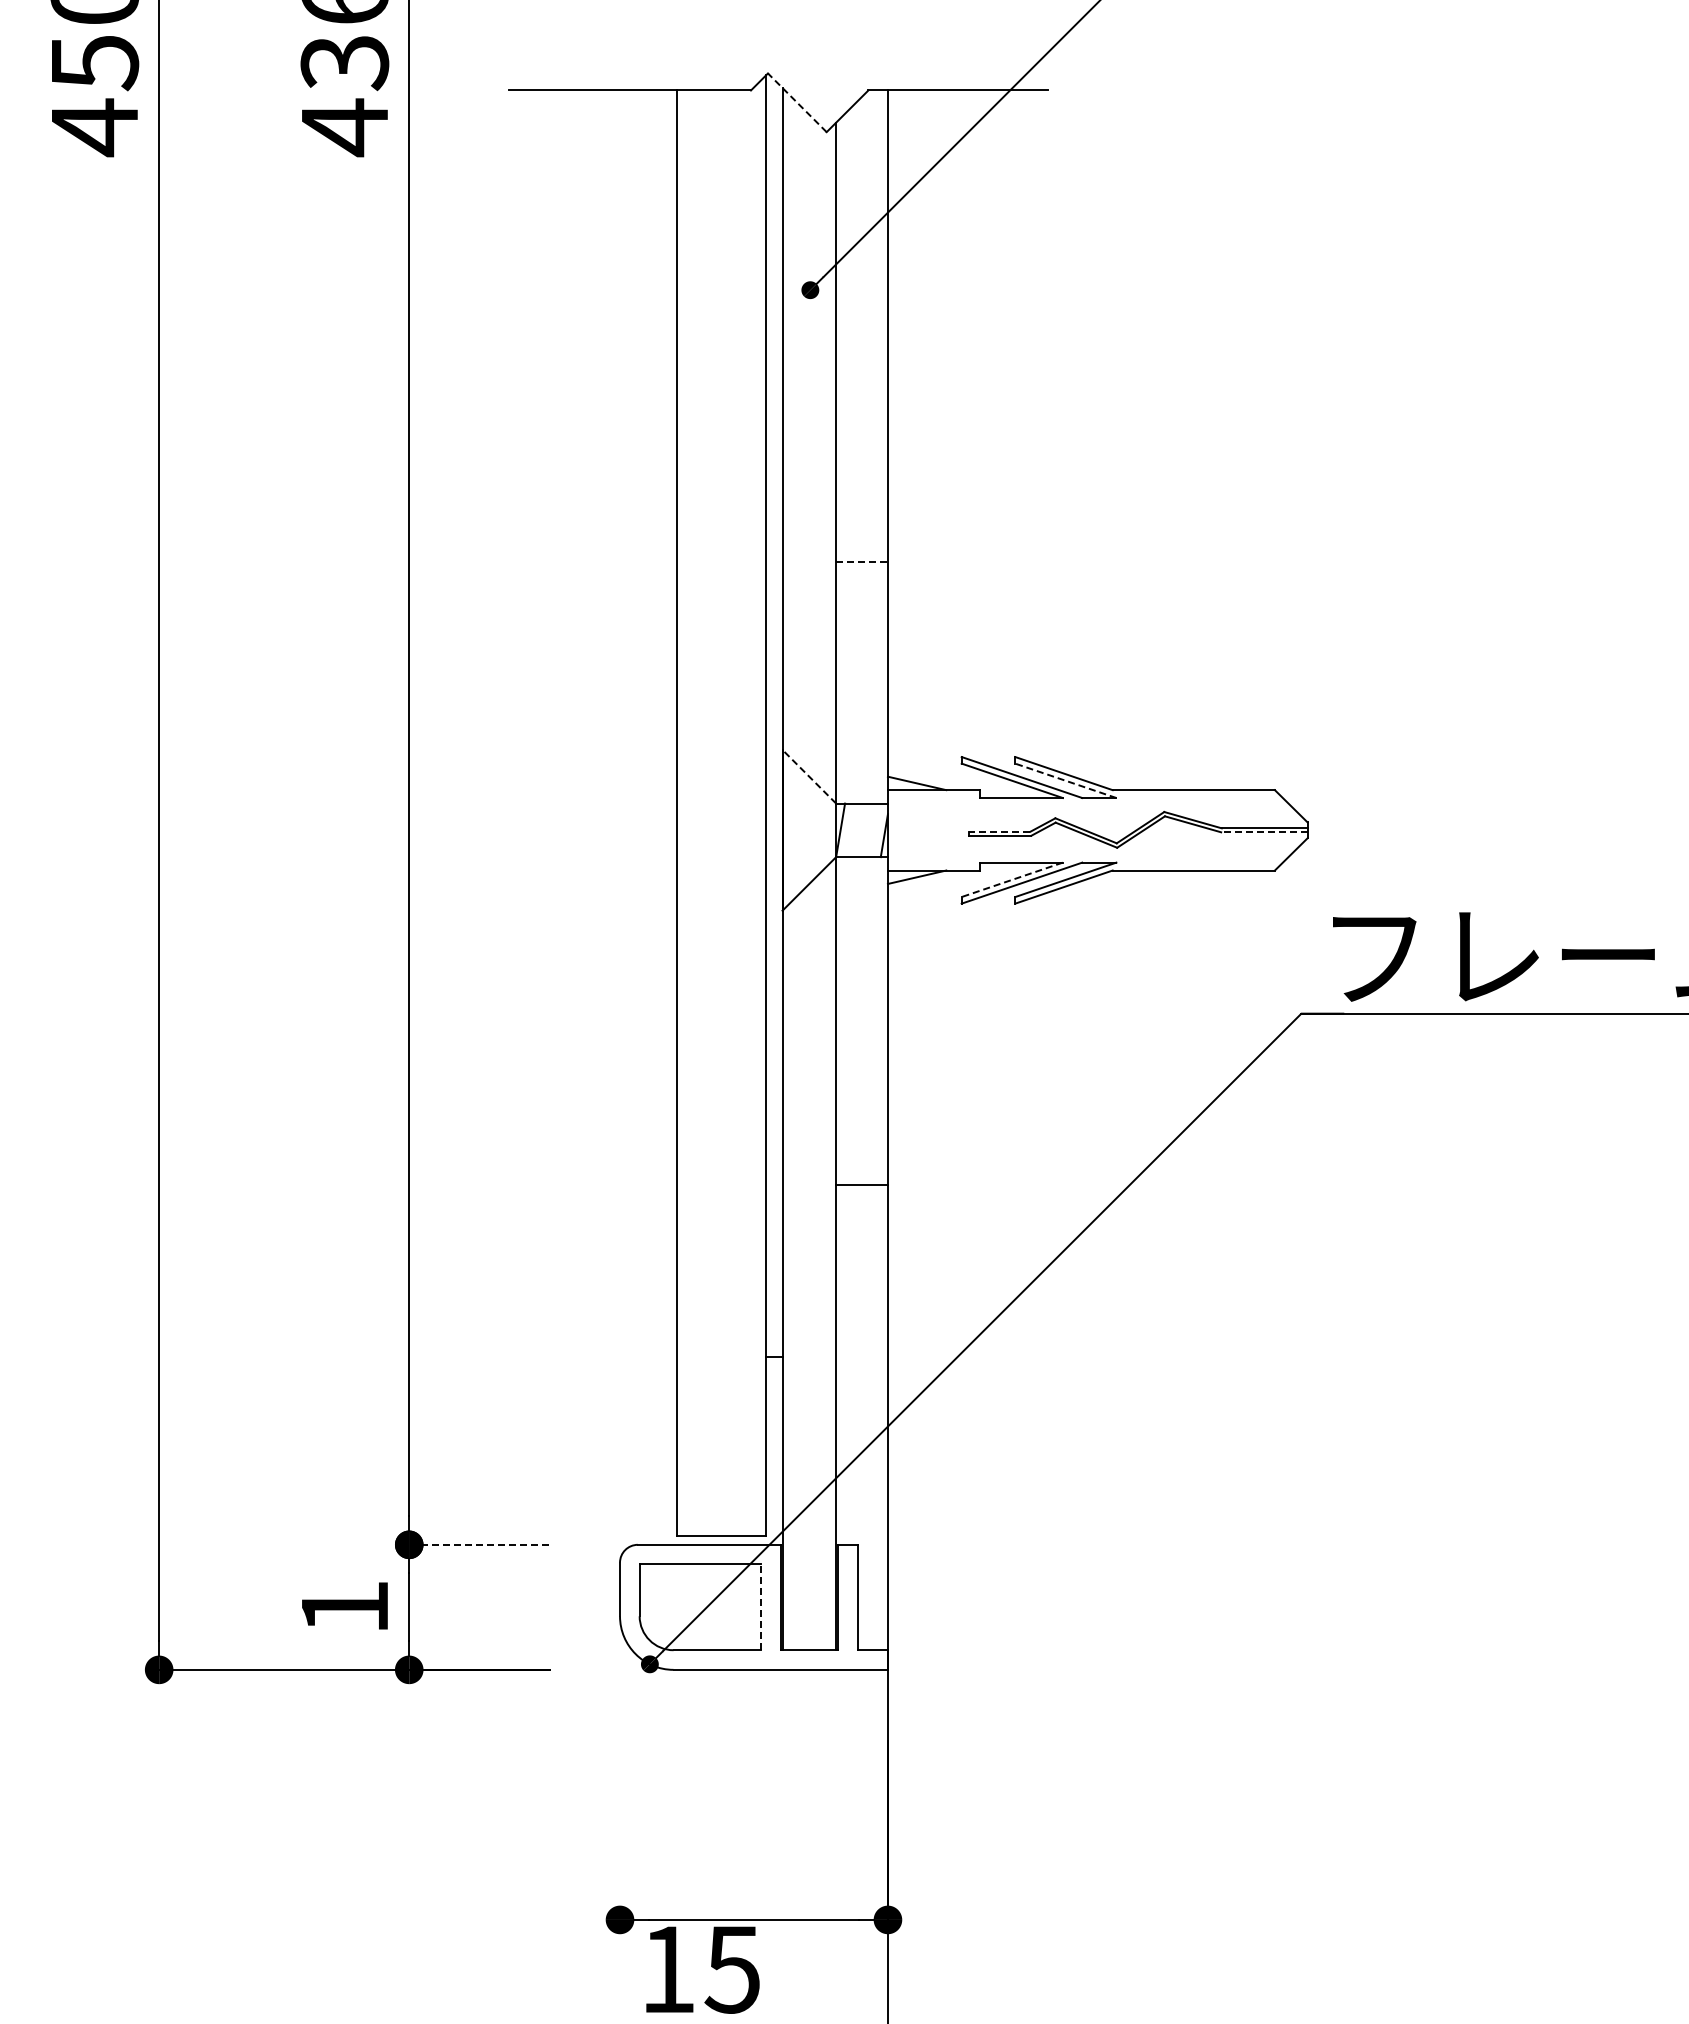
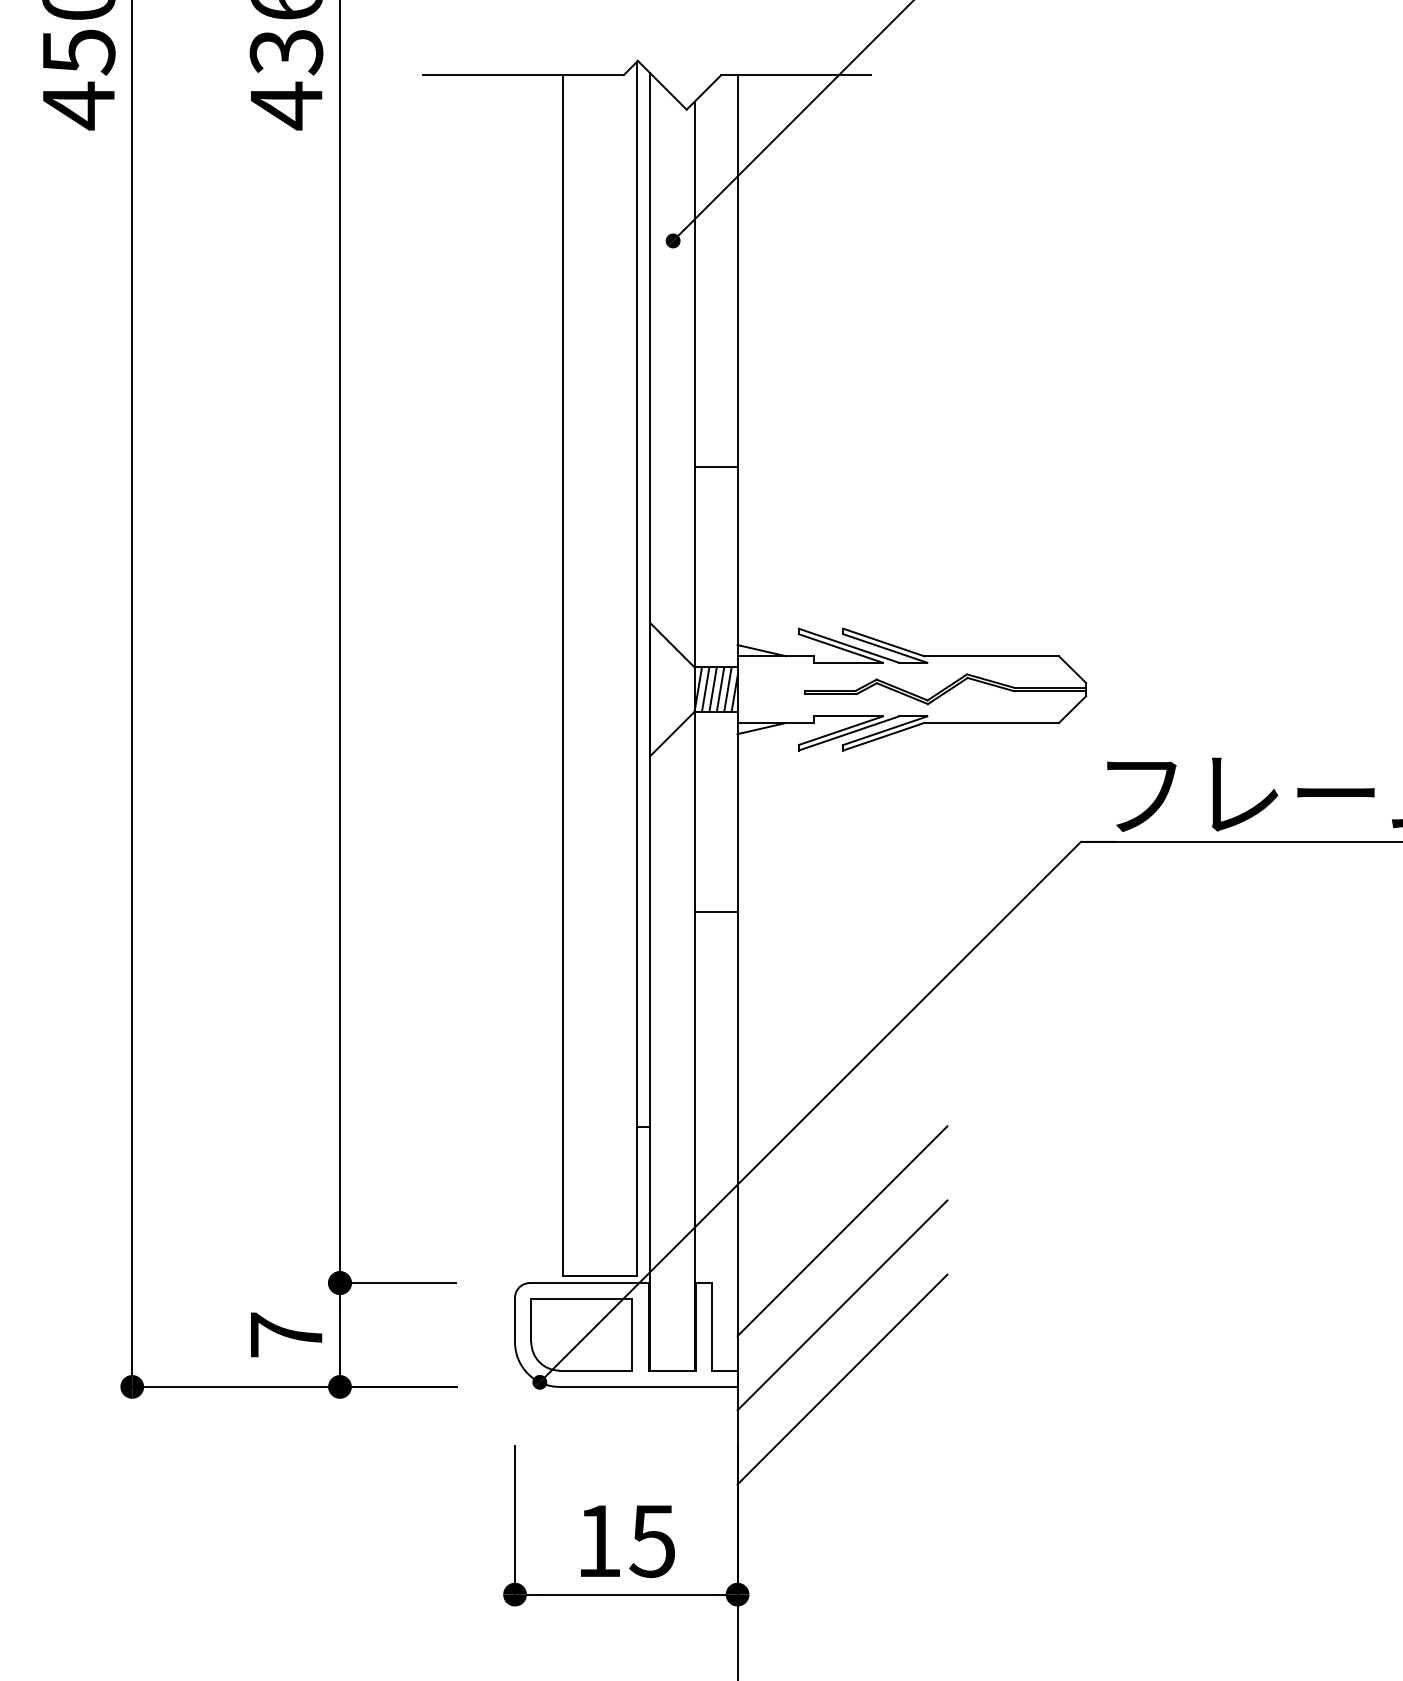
line: (797, 102) -> (662, 85), dashed -> solid
line: (862, 562) -> (716, 467), dashed -> solid
line: (809, 776) -> (672, 644), dashed -> solid
line: (1065, 780) -> (885, 648), dashed -> solid
line: (849, 830) -> (705, 689), added
line: (858, 830) -> (713, 689), added
line: (866, 830) -> (719, 689), added
line: (875, 830) -> (727, 689), added
line: (999, 831) -> (830, 690), dashed -> solid
line: (1263, 832) -> (1049, 691), dashed -> solid
line: (1011, 880) -> (840, 731), dashed -> solid
line: (861, 1185) -> (715, 912), moved
line: (1013, 1482) -> (841, 1231), added
line: (478, 1544) -> (397, 1282), dashed -> solid
line: (1013, 1571) -> (841, 1305), added
text: (344, 1606) -> (286, 1334), 1 -> 7
line: (761, 1607) -> (632, 1335), dashed -> solid
line: (1013, 1660) -> (841, 1379), added
line: (620, 1830) -> (515, 1520), added
text: (702, 1969) -> (627, 1541), moved

